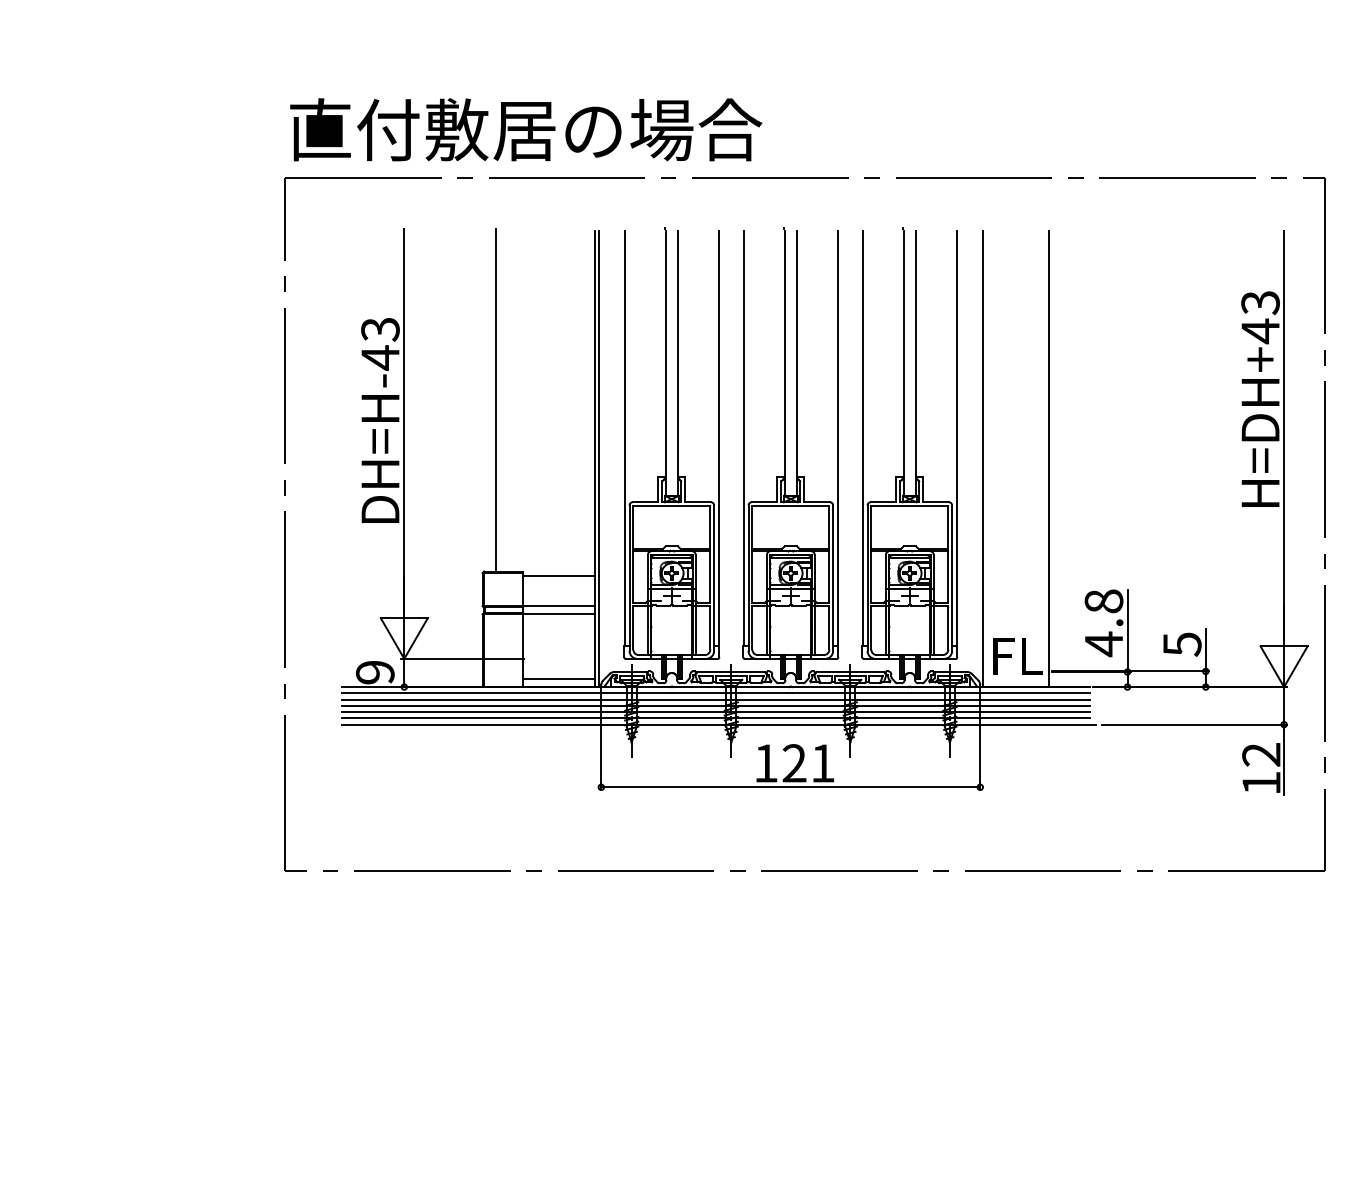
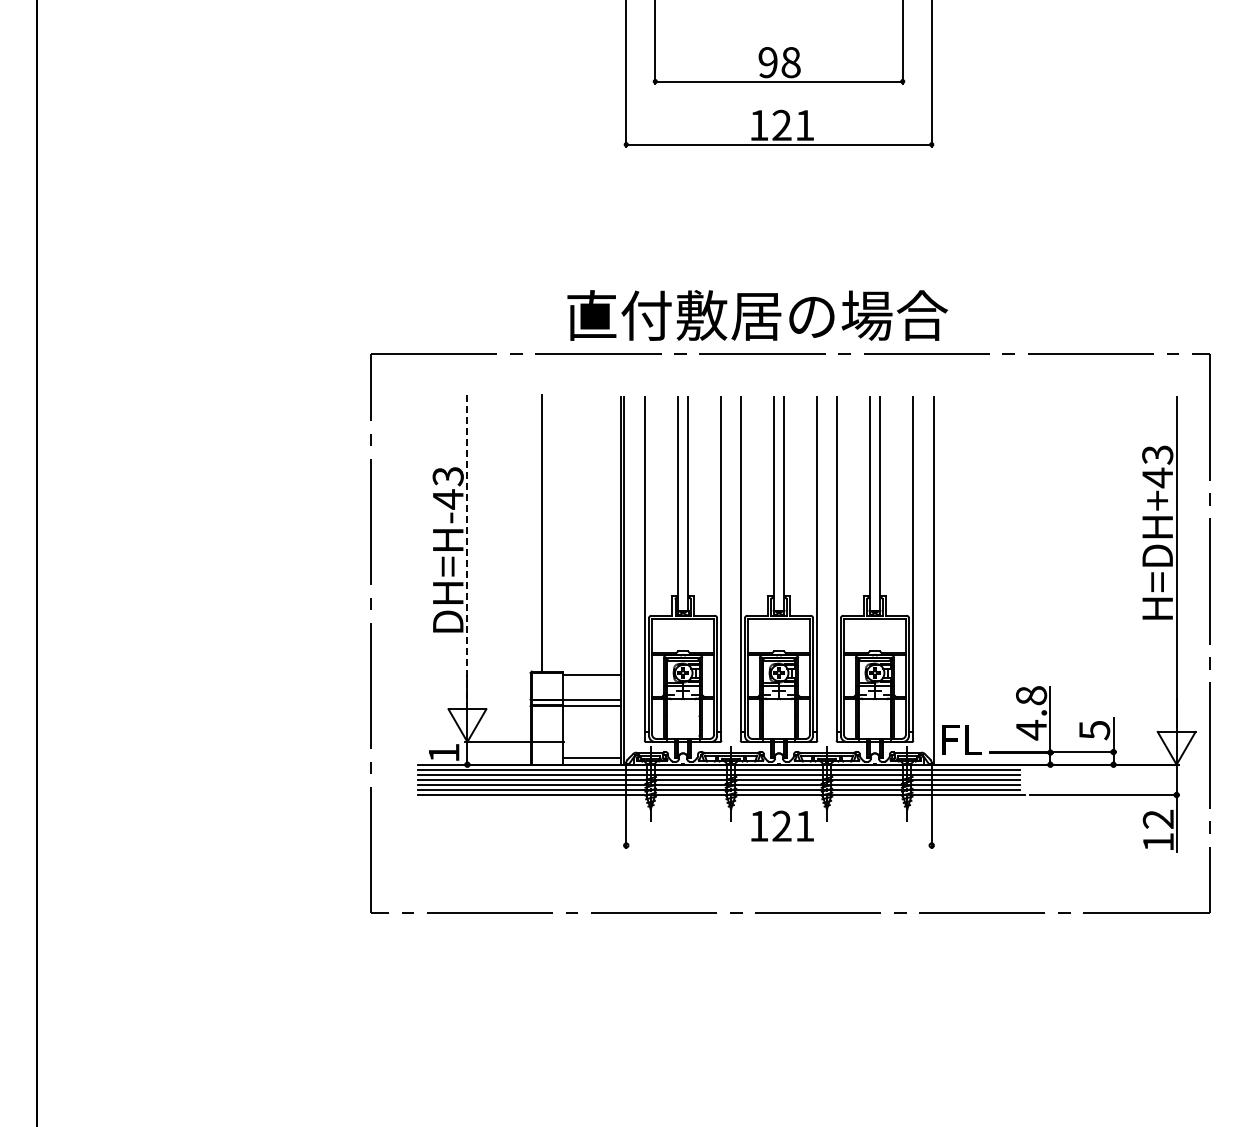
text: (525, 129) -> (757, 315), moved
line: (404, 421) -> (467, 550), solid -> dashed
line: (1049, 458) -> (987, 580), removed
text: (374, 671) -> (443, 752), 9 -> 1
line: (790, 787) -> (778, 845), removed

